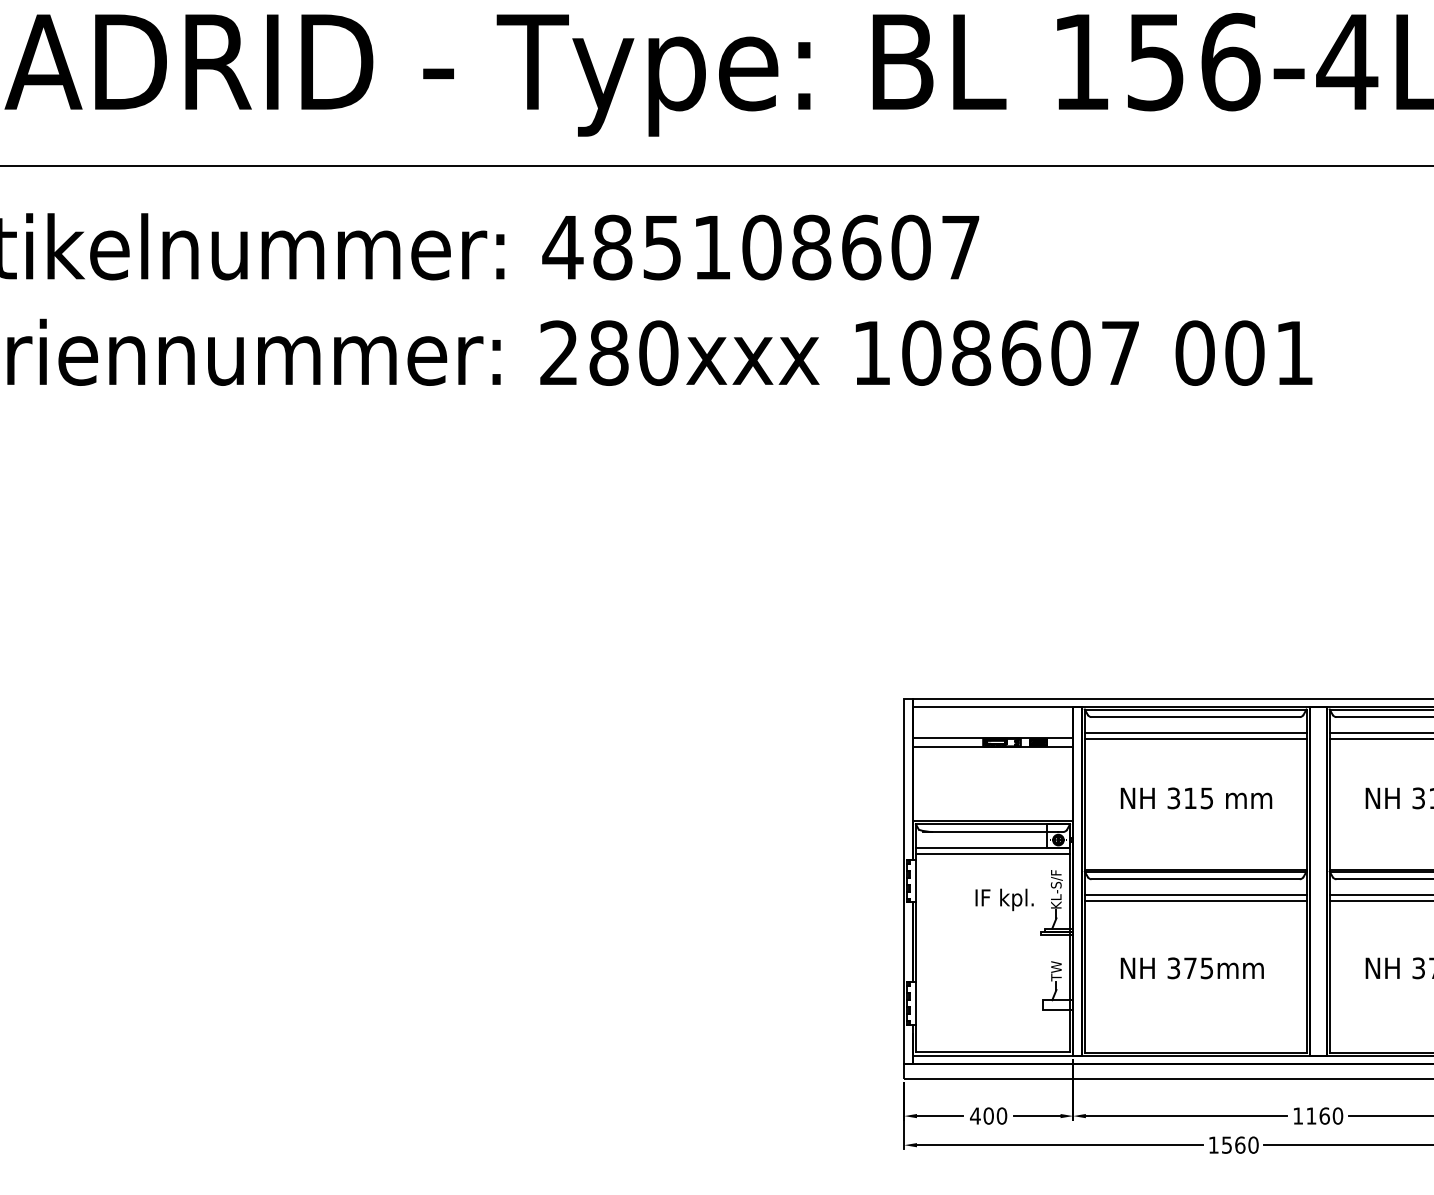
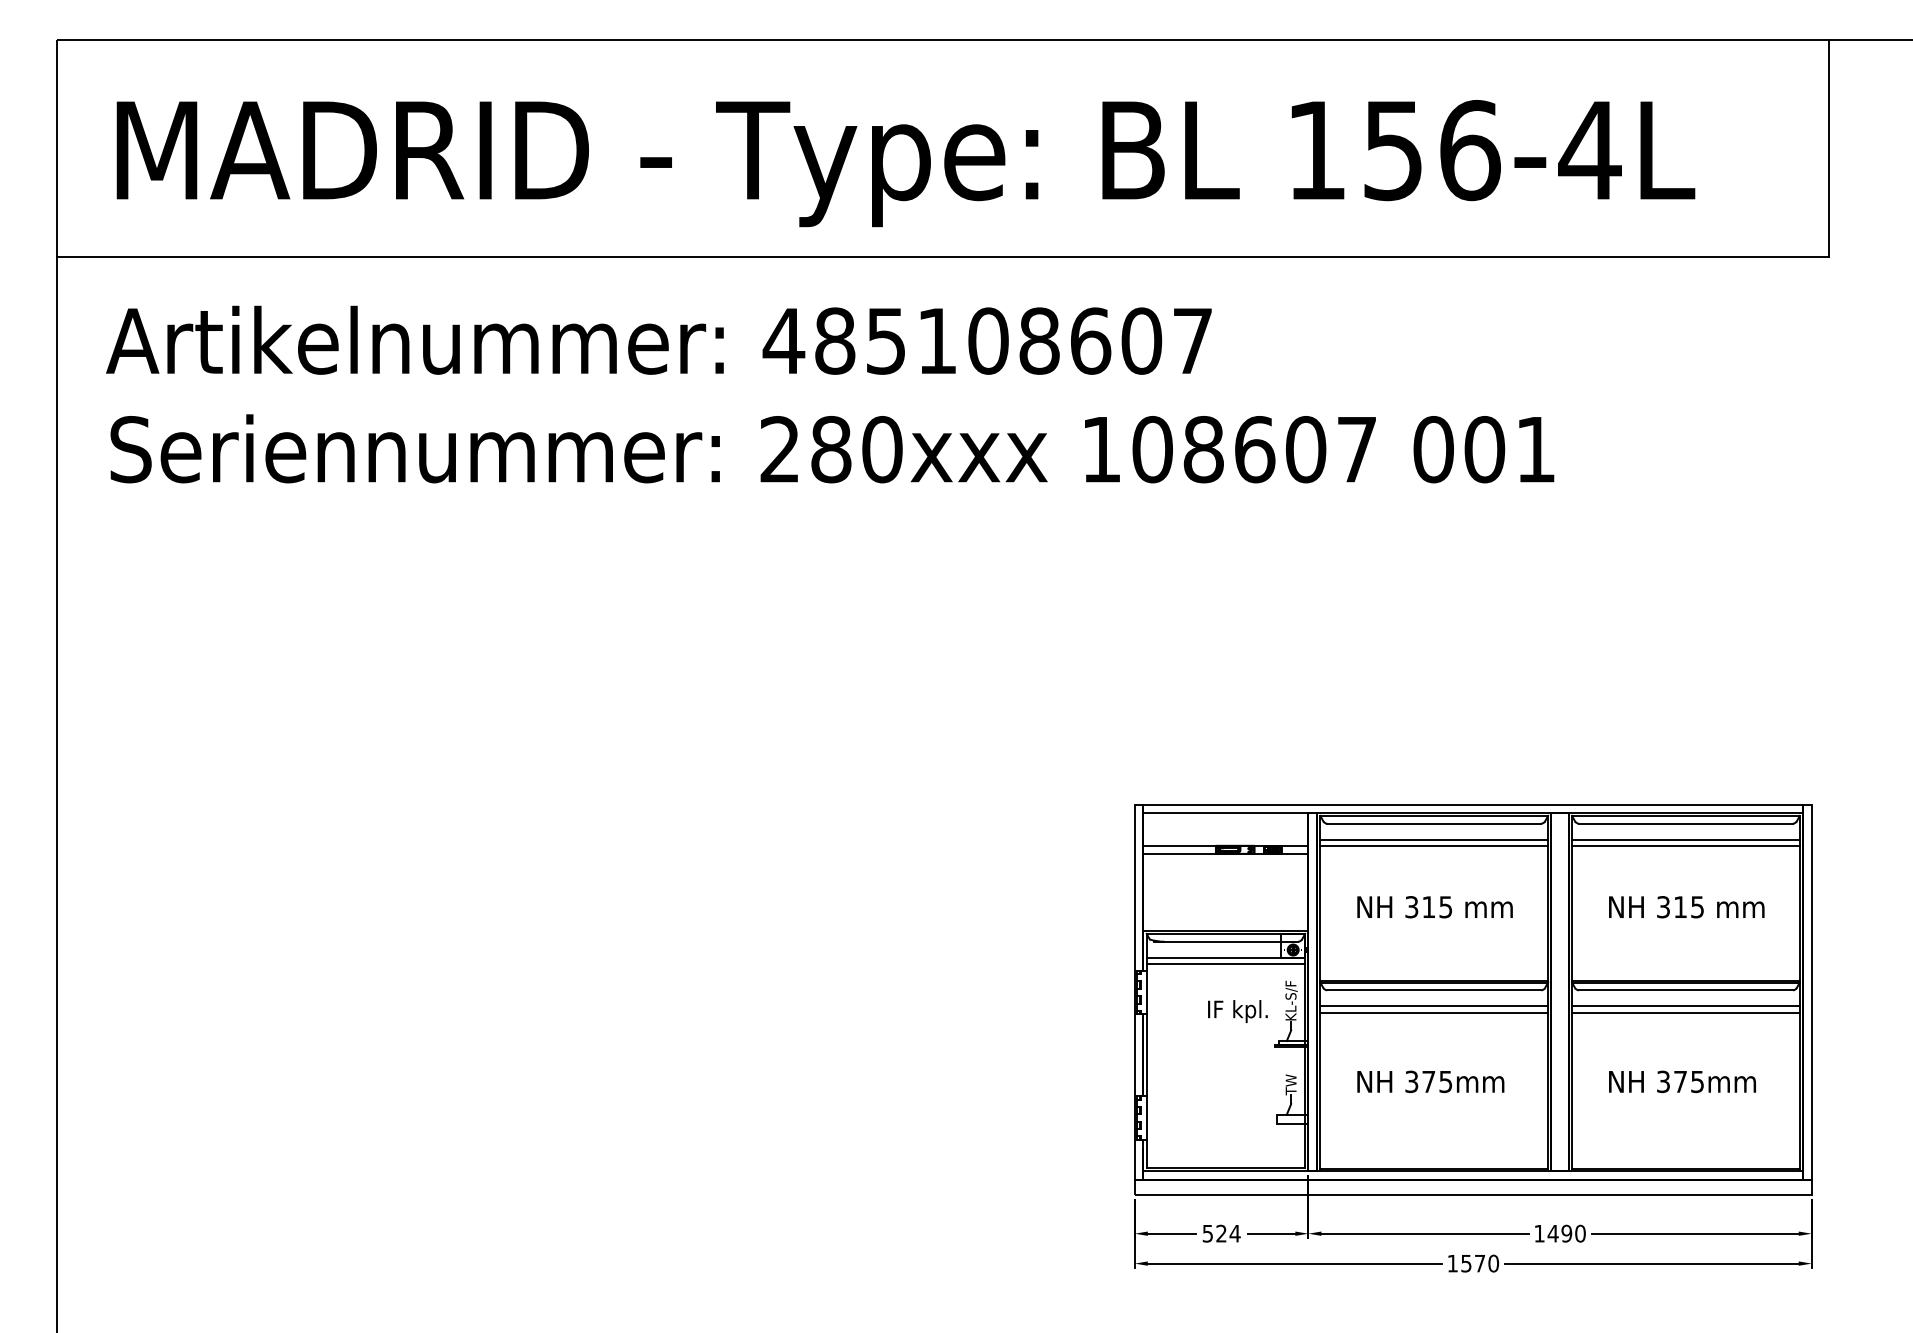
text: (988, 1115) -> (1221, 1233), 400 -> 524
text: (1317, 1115) -> (1559, 1233), 1160 -> 1490
text: (1239, 1145) -> (1479, 1263), 1560 -> 1570

